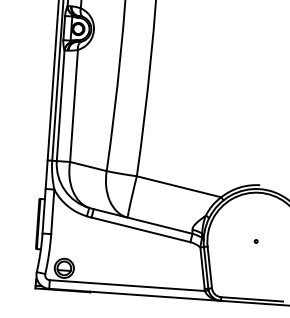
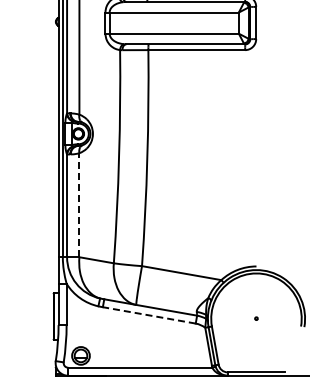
line: (74, 105) -> (79, 204), solid -> dashed
line: (140, 229) -> (148, 315), solid -> dashed

